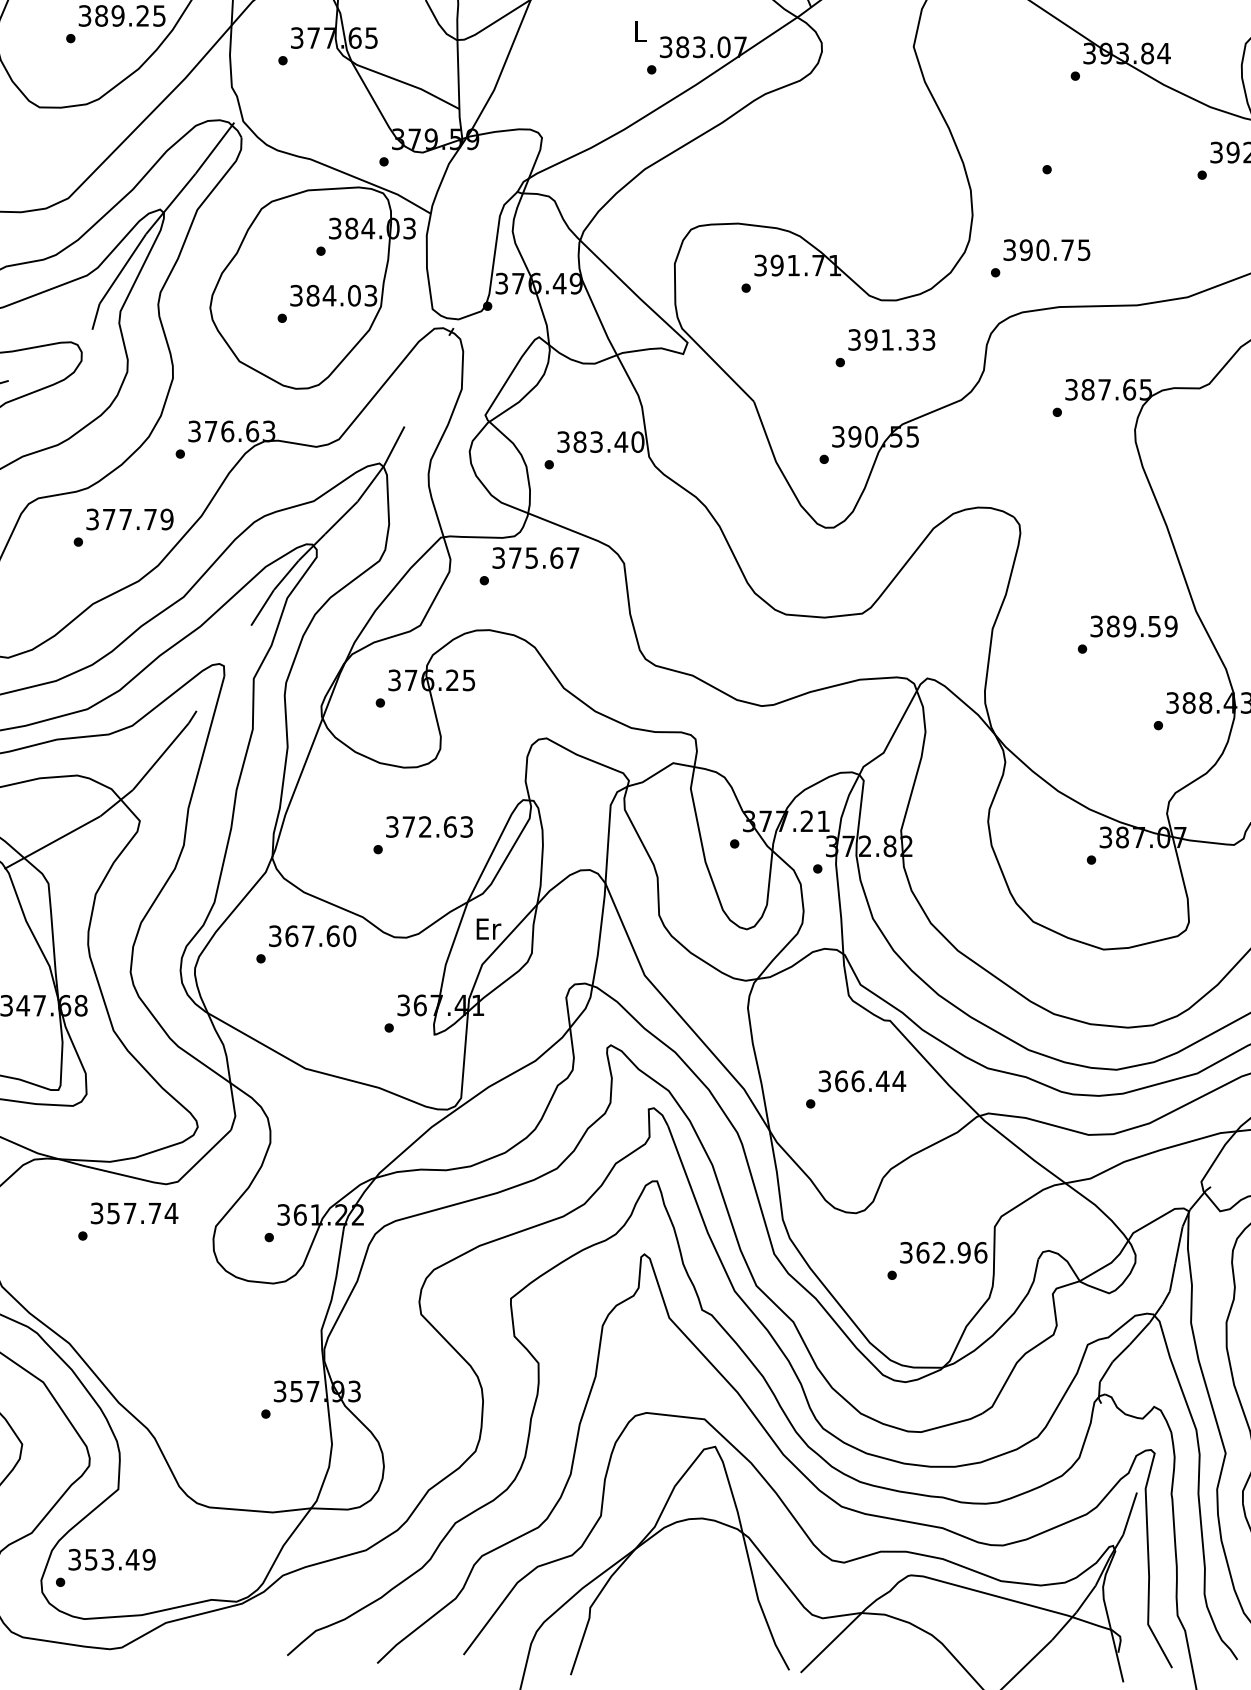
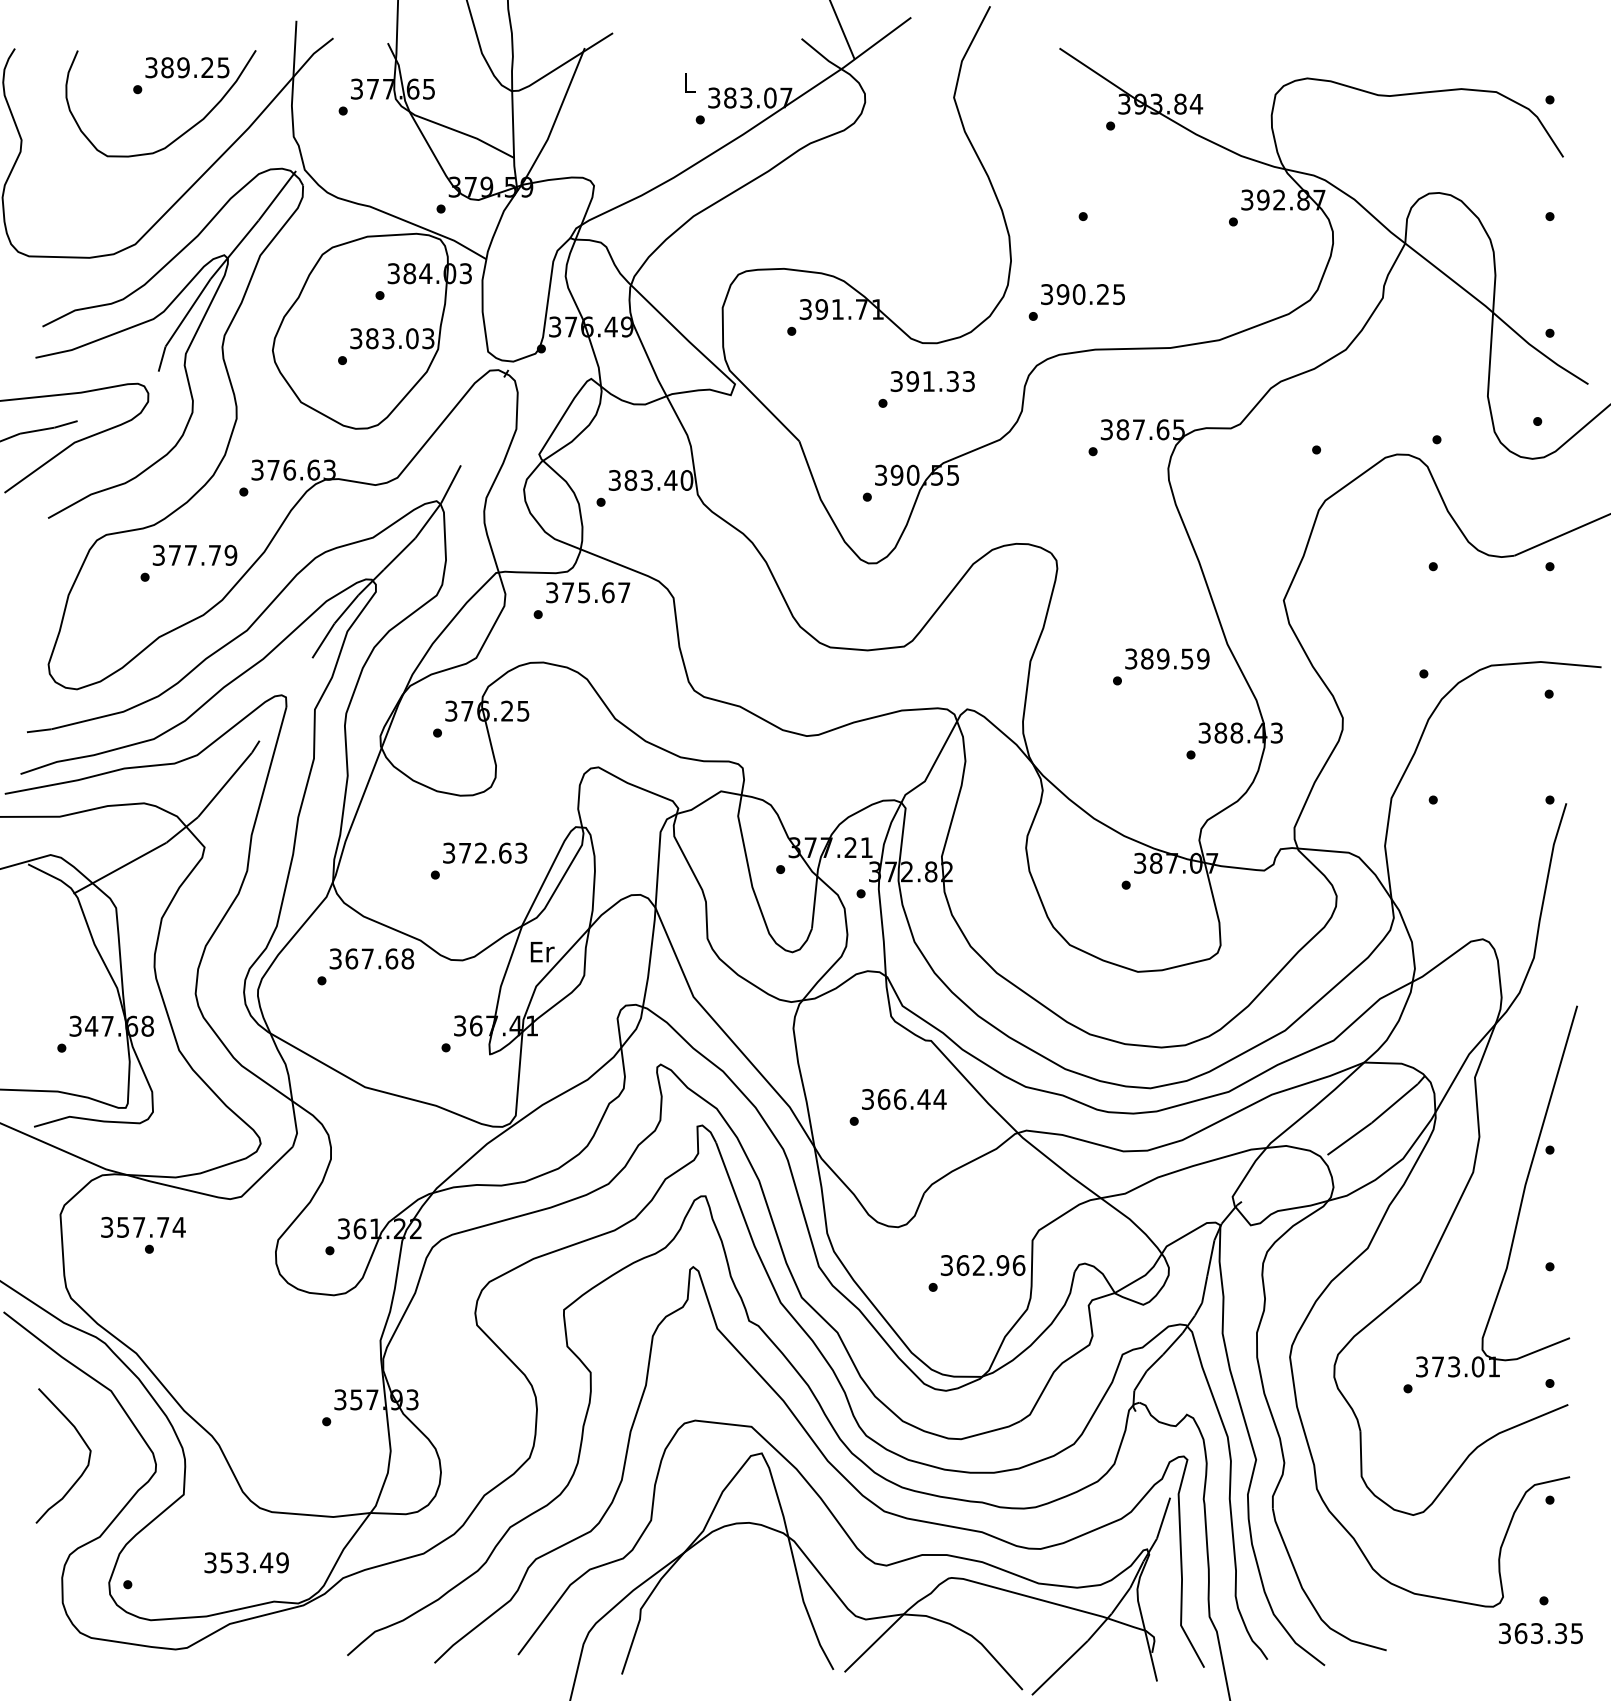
text: (1067, 250) -> (1102, 294), 390.75 -> 390.25
text: (328, 295) -> (387, 338), 384.03 -> 383.03
text: (349, 935) -> (407, 958), 367.60 -> 367.68
text: (134, 1212) -> (143, 1226), moved
text: (111, 1559) -> (246, 1562), moved

